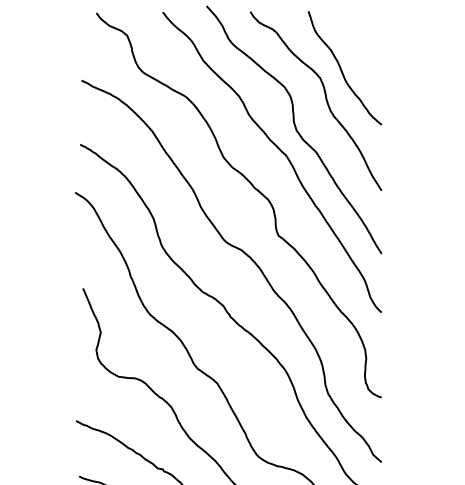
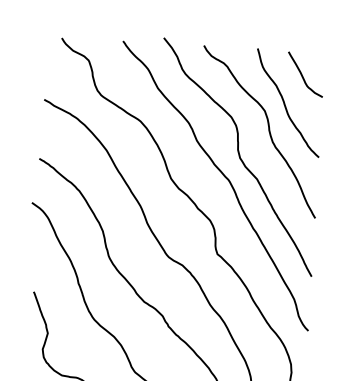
curve: (359, 38) -> (303, 76), added

